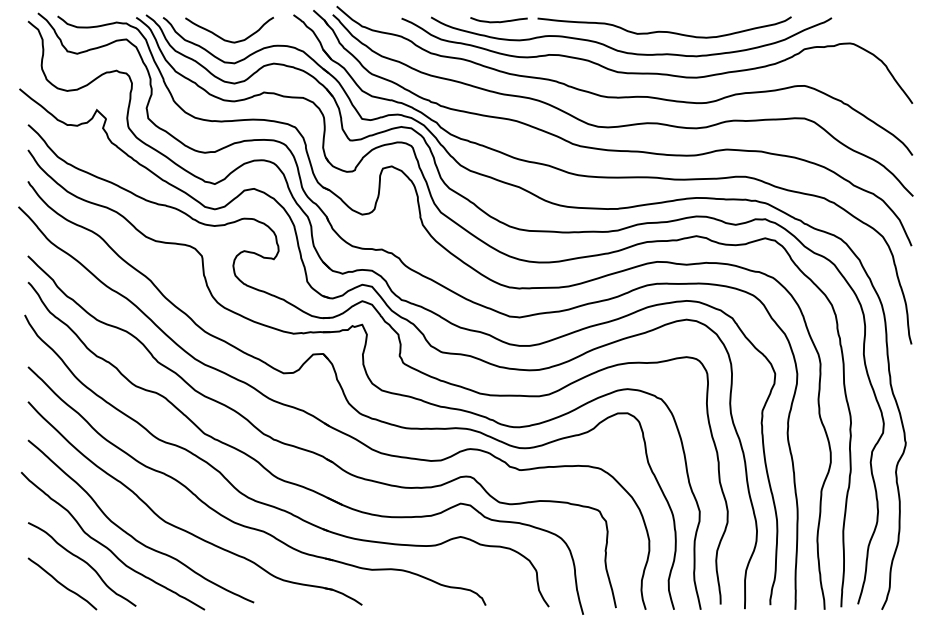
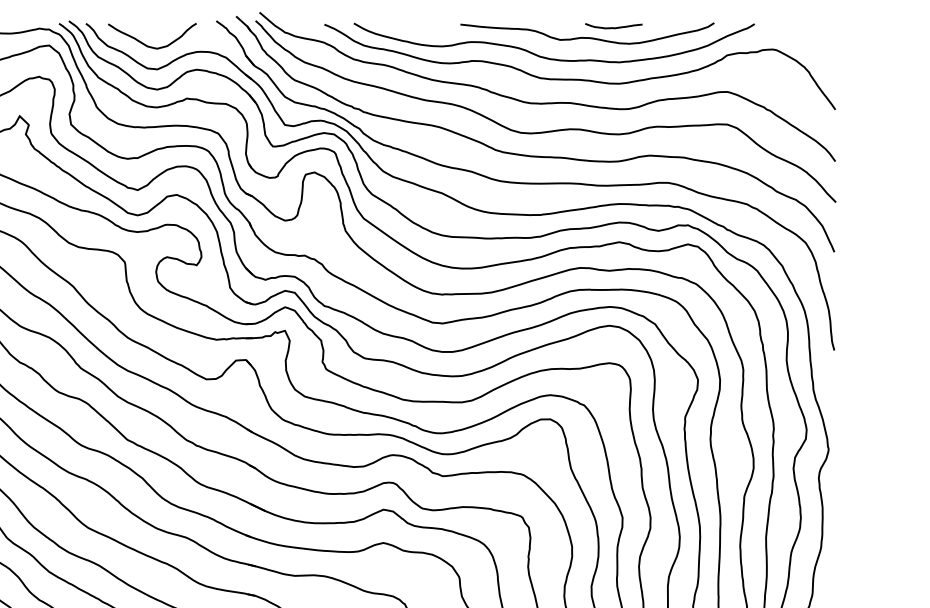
curve: (498, 21) -> (613, 27), moved

